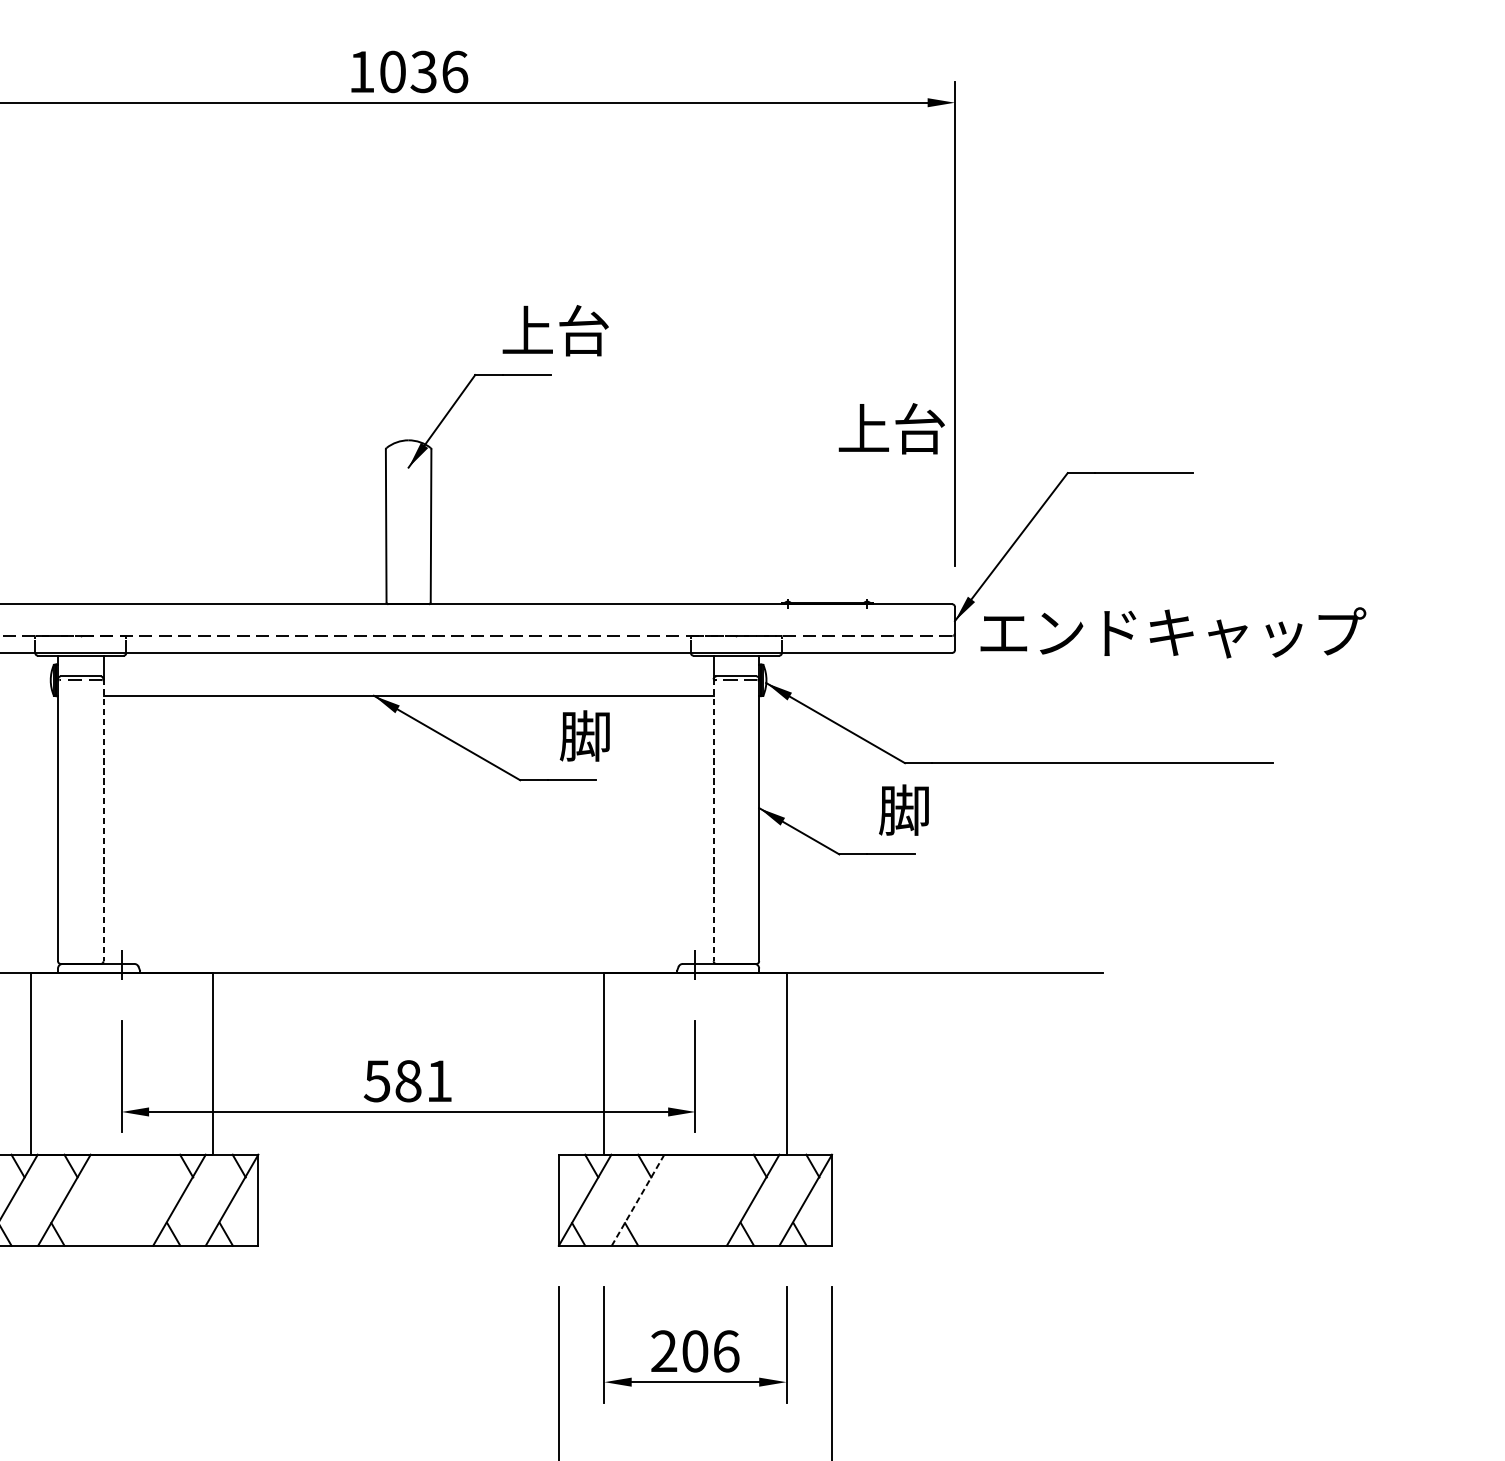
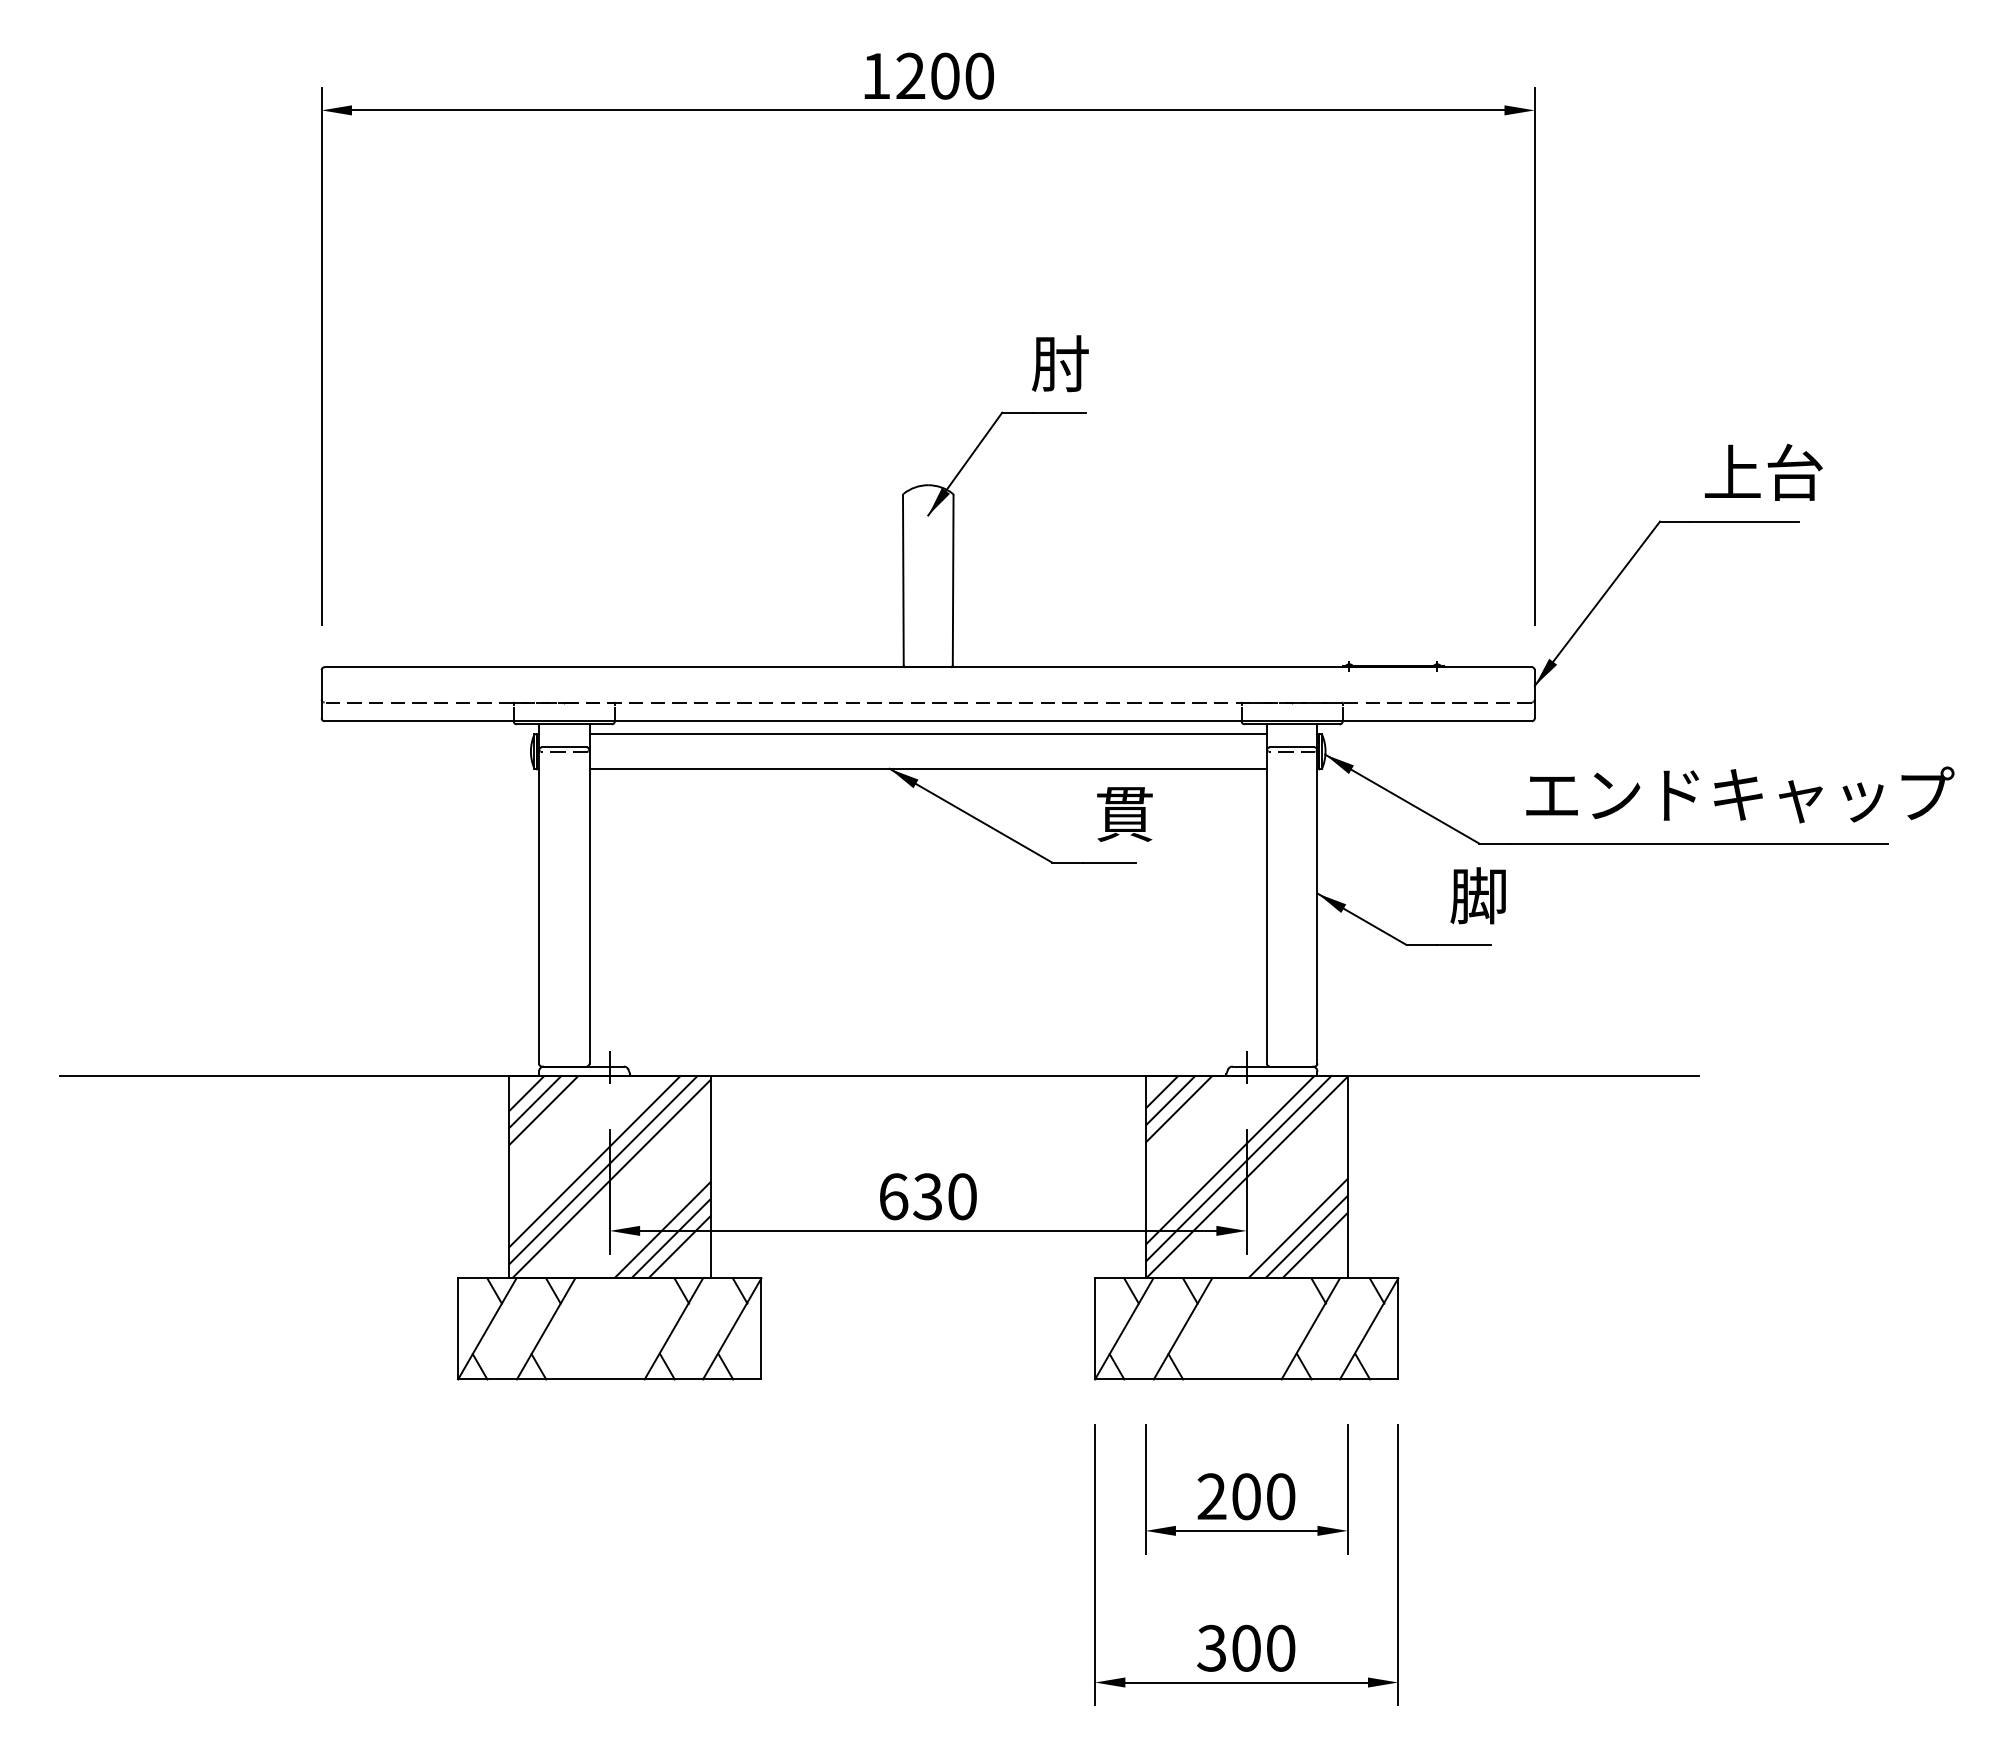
text: (424, 71) -> (945, 75), 1036 -> 1200
text: (554, 330) -> (1090, 363), 上台 -> 肘
text: (891, 427) -> (1763, 471), moved
text: (1173, 632) -> (1740, 794), moved
line: (407, 664) -> (927, 734), added
text: (585, 735) -> (1124, 812), 脚 -> 貫
line: (103, 819) -> (589, 906), dashed -> solid
line: (713, 819) -> (1266, 906), dashed -> solid
hatch: (121, 1063) -> (609, 1177), added
hatch: (695, 1063) -> (1246, 1177), added
text: (407, 1080) -> (927, 1196), 581 -> 630
line: (637, 1200) -> (1182, 1329), dashed -> solid
text: (726, 1351) -> (1281, 1496), 206 -> 200

